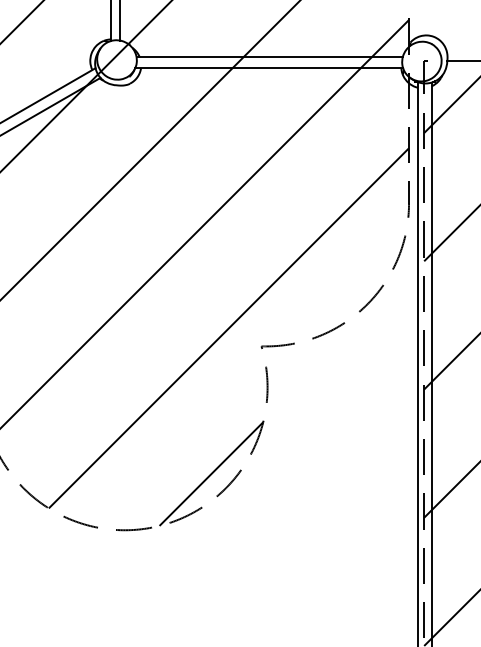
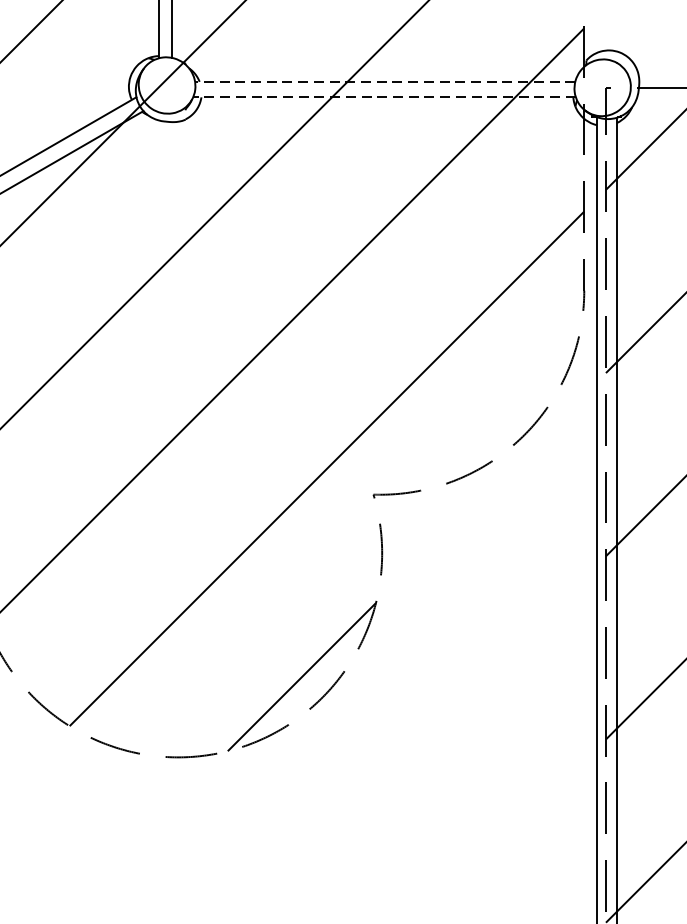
line: (269, 57) -> (384, 81), solid -> dashed
line: (269, 68) -> (384, 97), solid -> dashed

